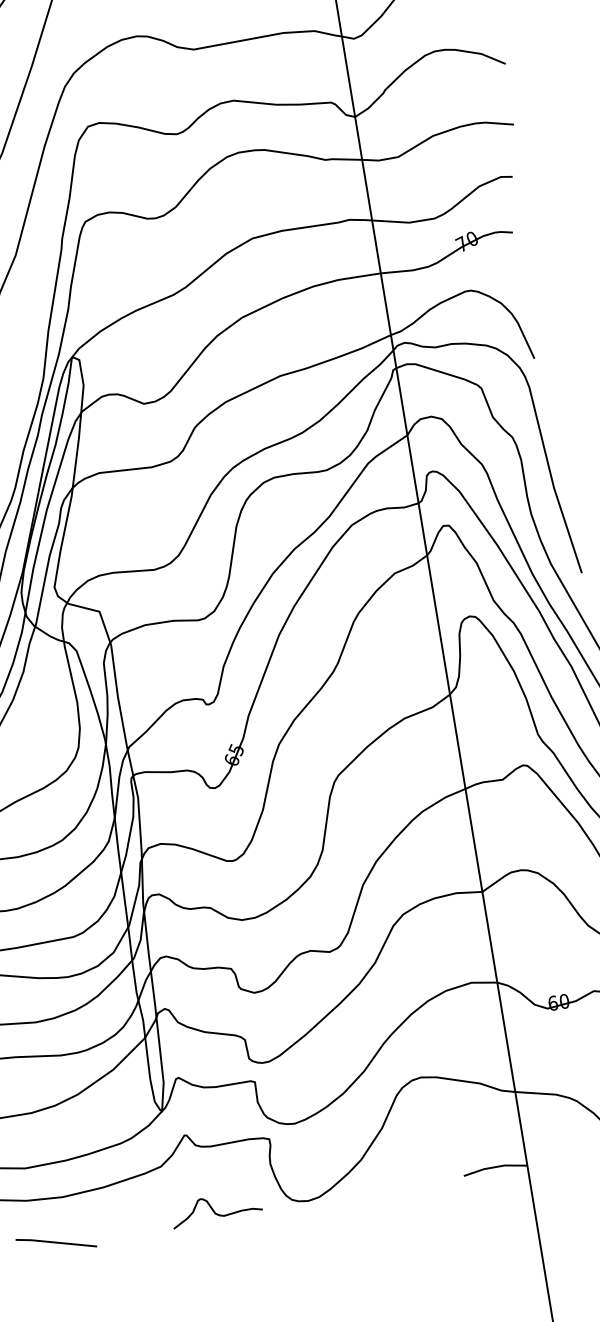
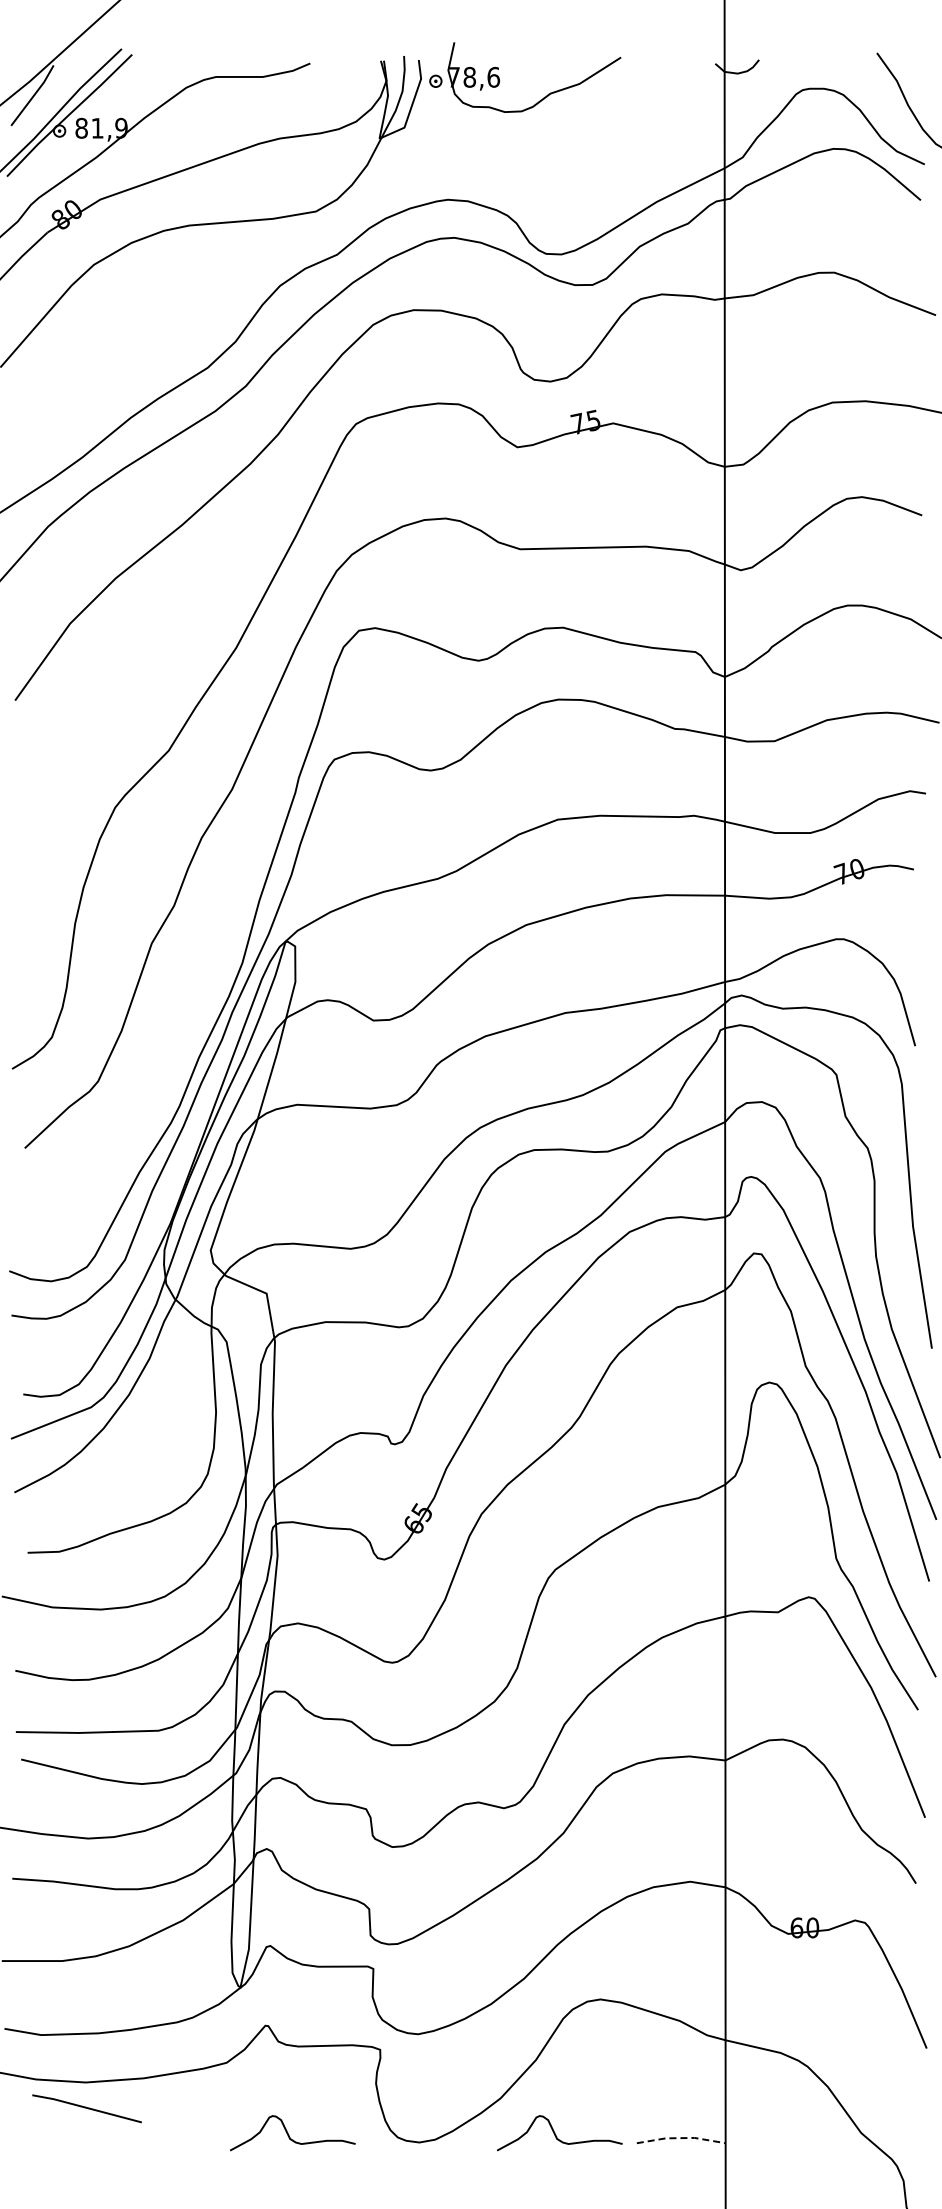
line: (495, 1167) -> (681, 2138), solid -> dashed
curve: (405, 1179) -> (556, 2135), added
line: (55, 1243) -> (86, 2108), moved

